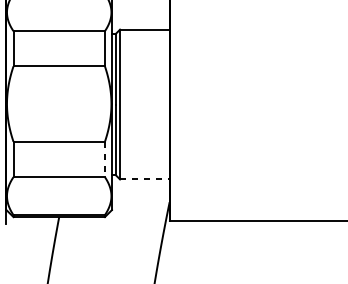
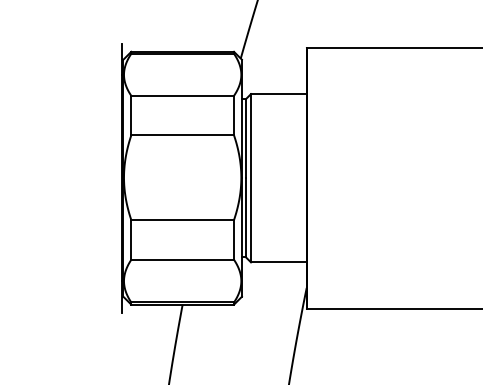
line: (105, 159) -> (234, 239), dashed -> solid
line: (144, 179) -> (278, 262), dashed -> solid

